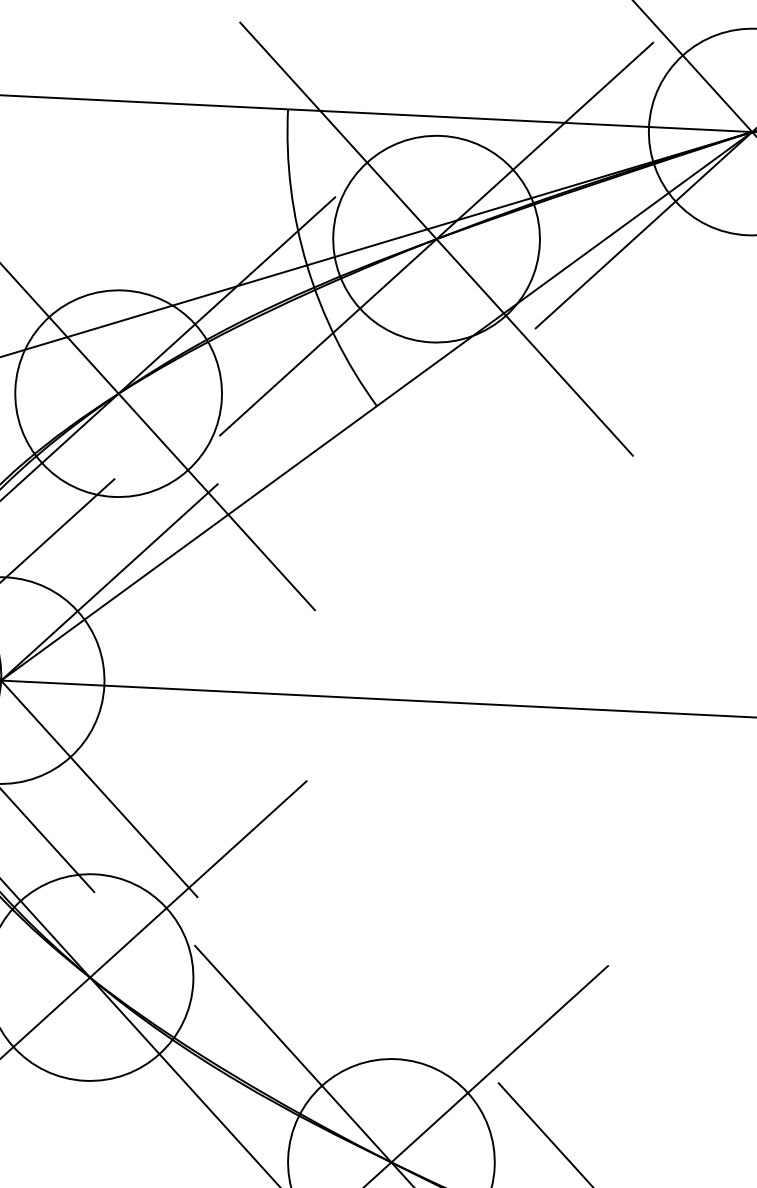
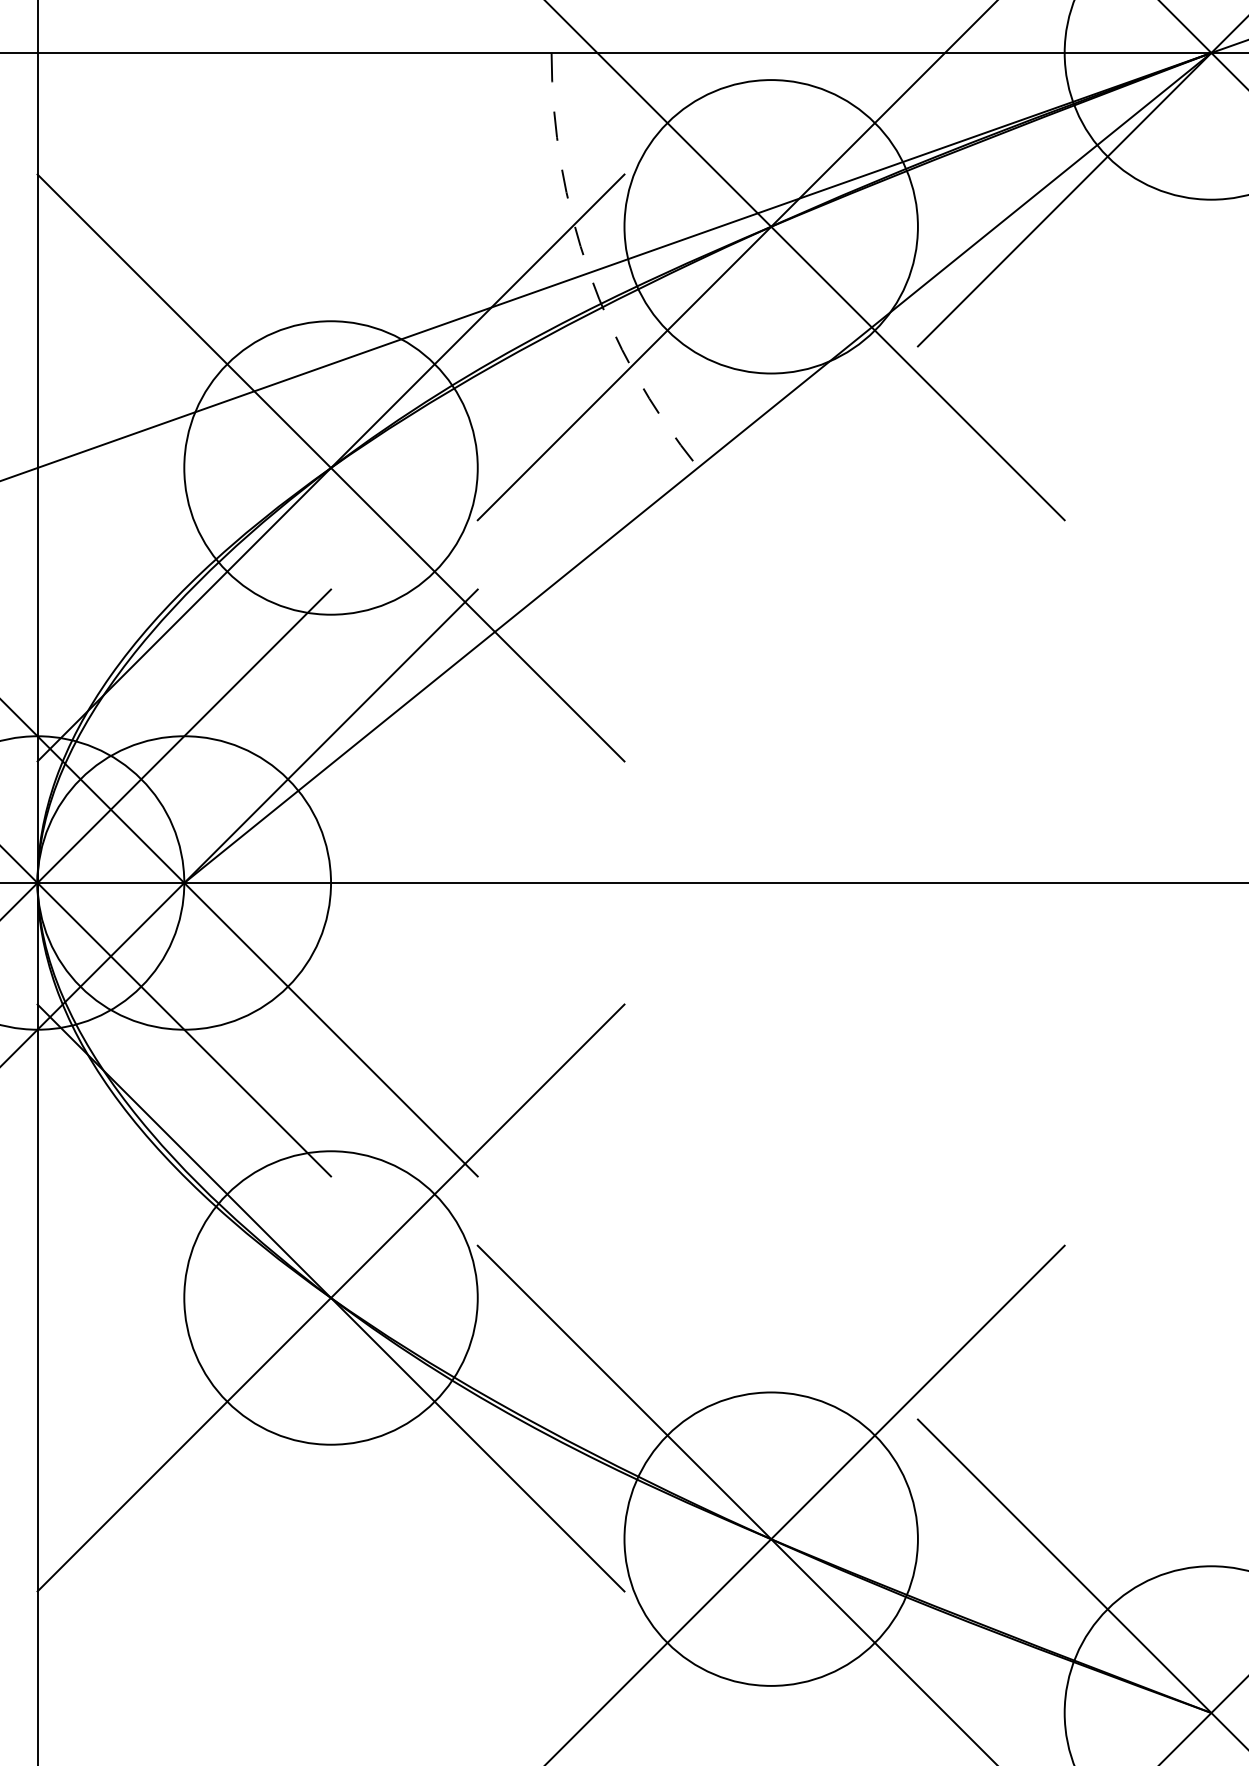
arc: (307, 265) -> (589, 272), solid -> dashed

